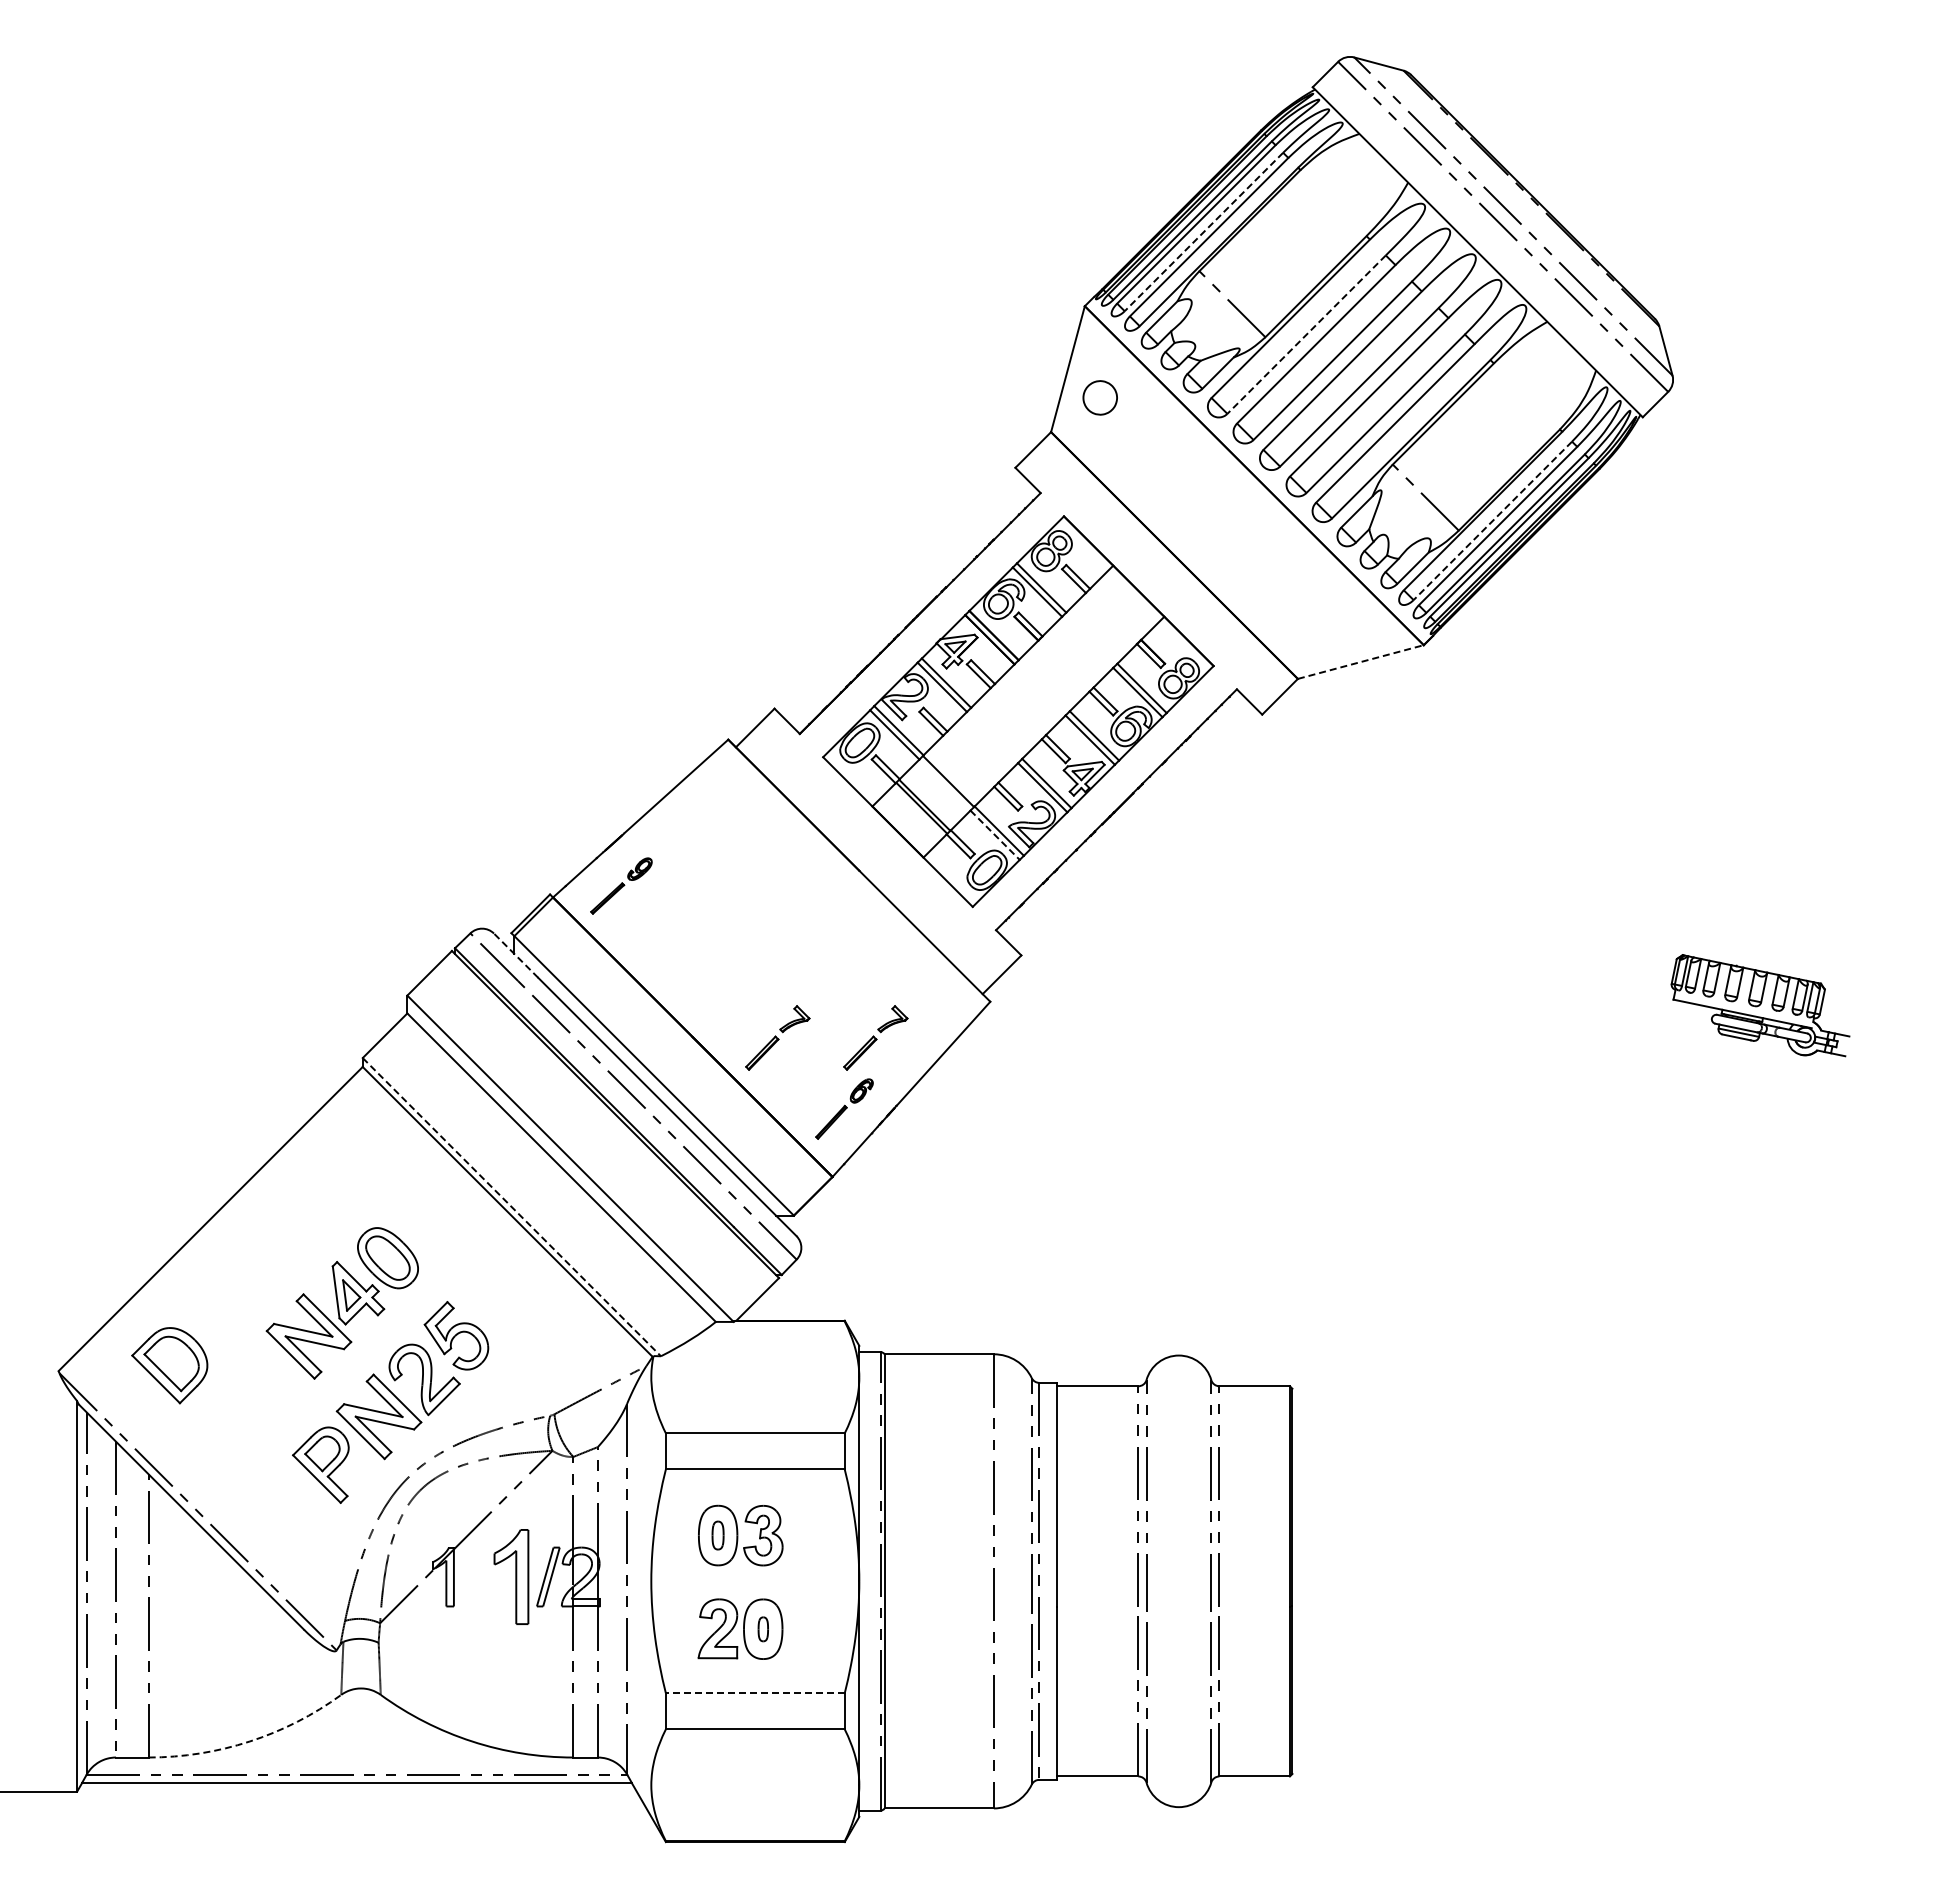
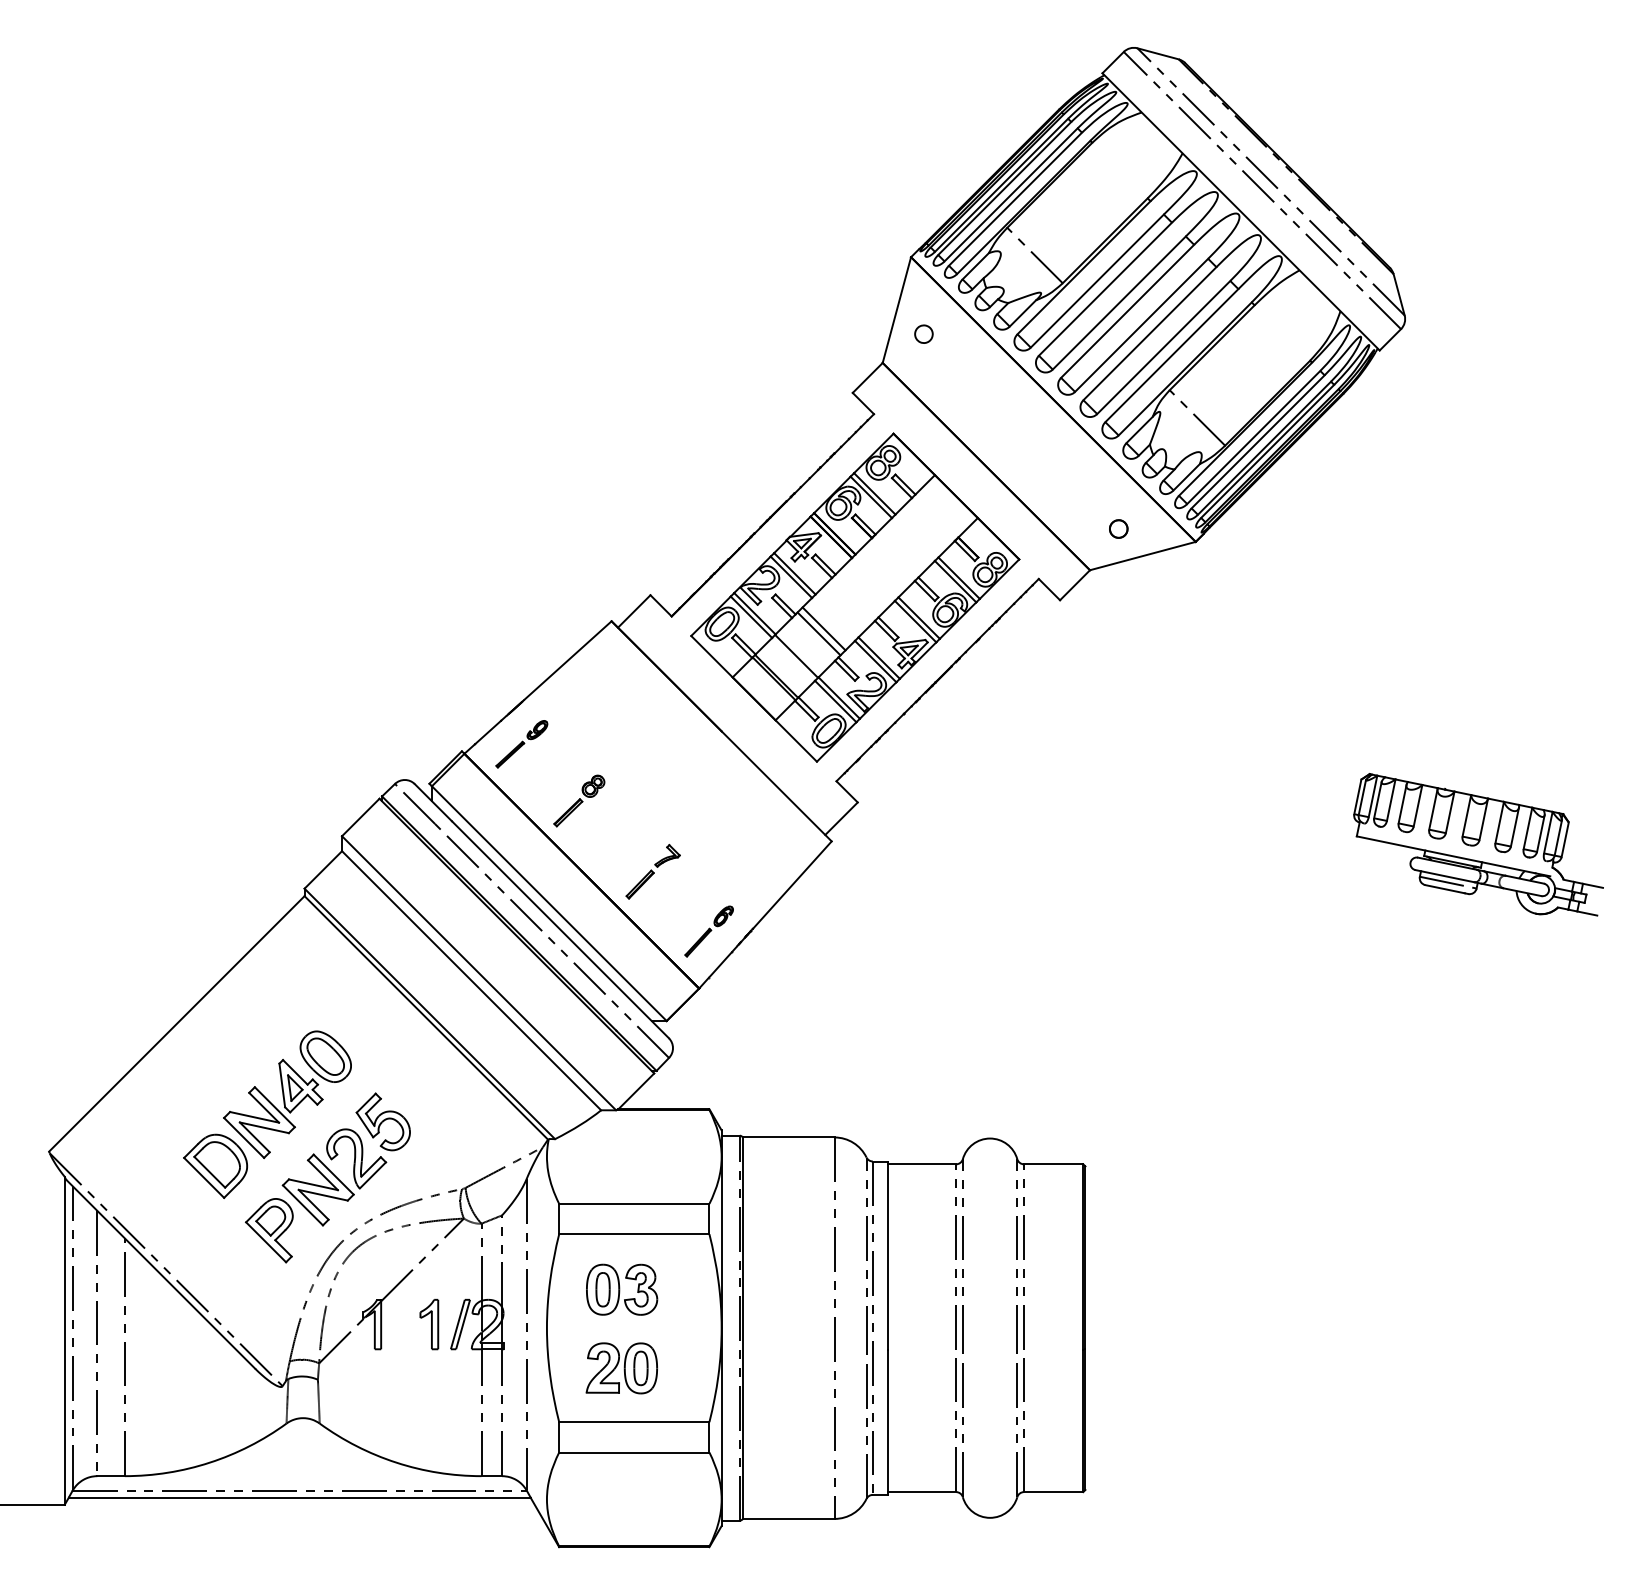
line: (1203, 232) -> (1010, 195), dashed -> solid
line: (1306, 335) -> (1097, 281), dashed -> solid
part: (1099, 397) -> (923, 333), size x0.62
line: (1492, 521) -> (1253, 438), dashed -> solid
part: (1331, 629) -> (1118, 528), added
line: (1361, 661) -> (1143, 555), dashed -> solid
line: (980, 748) -> (823, 628), added
line: (974, 754) -> (818, 633), added
line: (995, 835) -> (836, 701), dashed -> solid
part: (689, 953) -> (579, 800), added
line: (515, 955) -> (432, 802), dashed -> solid
part: (1760, 1005) -> (1478, 844), size x1.67
part: (875, 1037) -> (735, 871), removed
line: (511, 1207) -> (429, 1014), dashed -> solid
part: (169, 1365) -> (215, 1166), moved
part: (717, 1535) -> (602, 1289), size x1.43
part: (510, 1576) -> (428, 1324), size x0.62
part: (763, 1629) -> (641, 1368), size x1.67
line: (754, 1693) -> (633, 1422), dashed -> solid
arc: (249, 1741) -> (209, 1462), dashed -> solid

